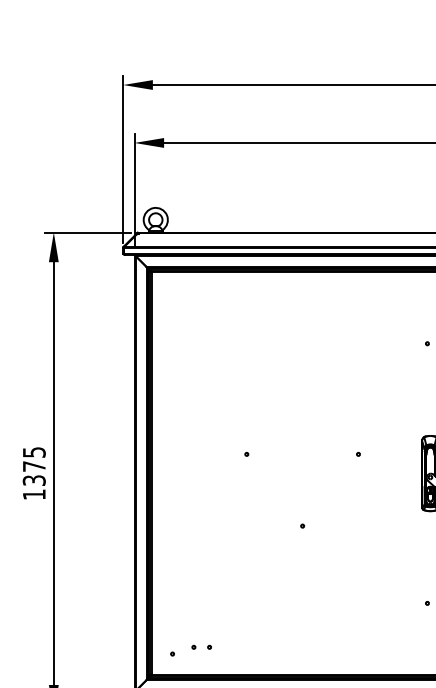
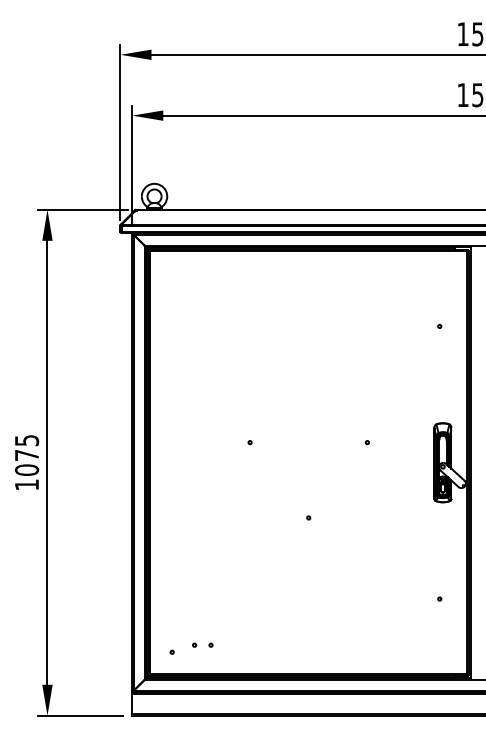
text: (33, 479) -> (26, 469), 1375 -> 1075

